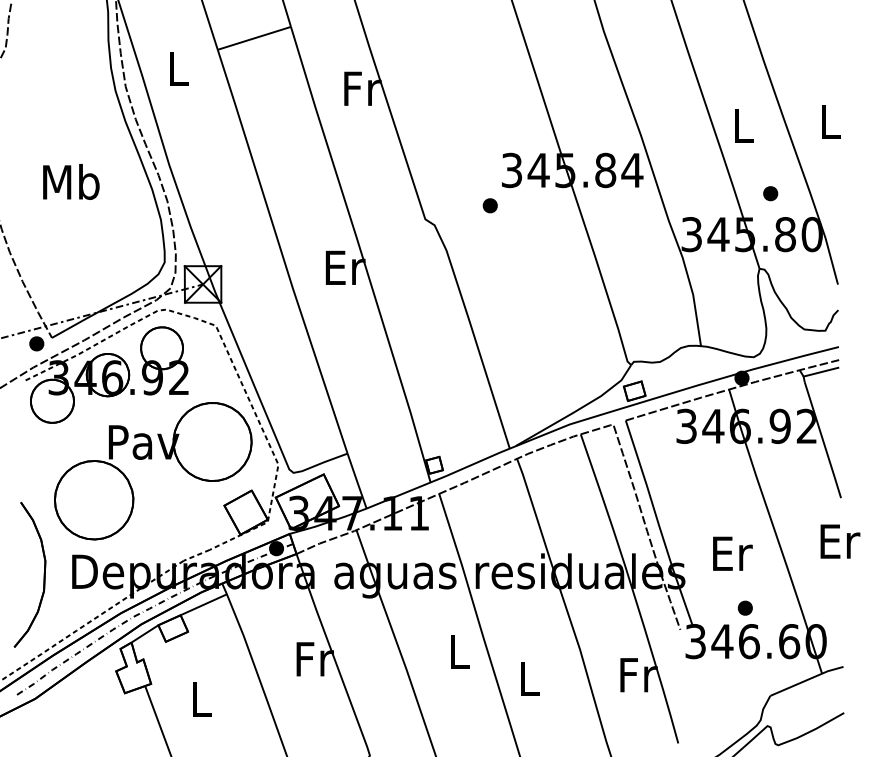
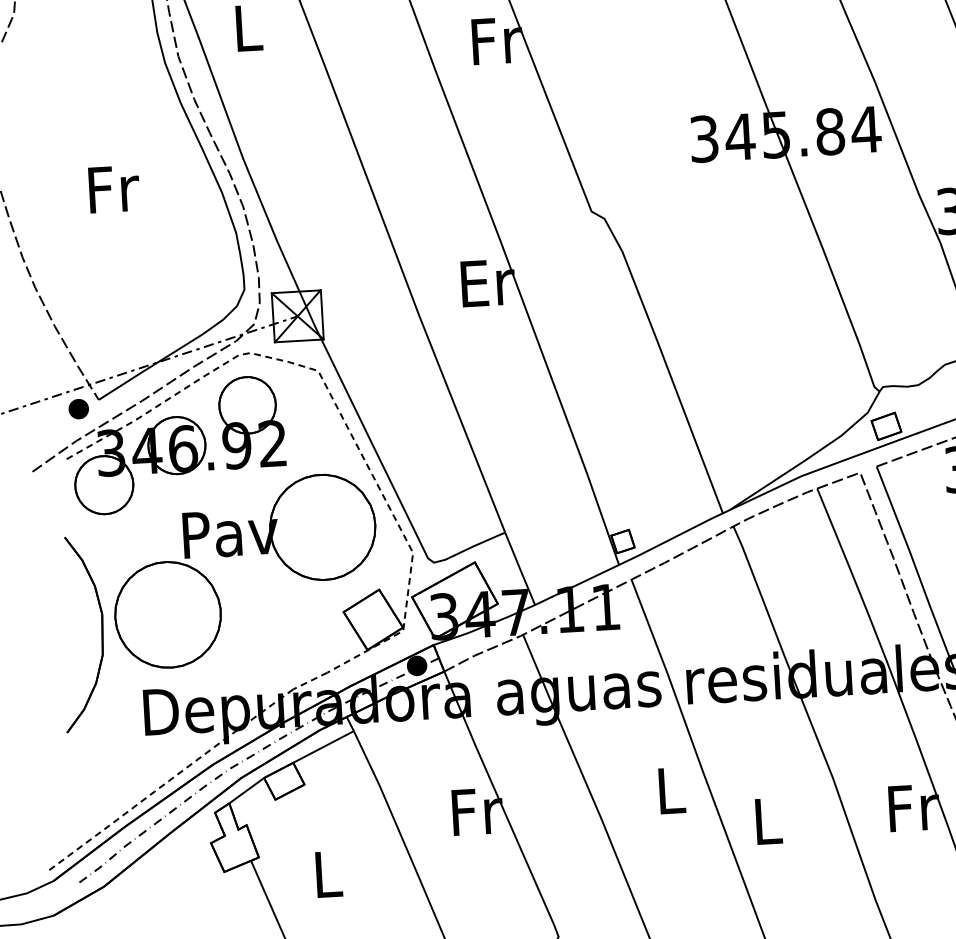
text: (71, 181) -> (112, 188), Mb -> Fr
part: (489, 205) -> (676, 187), removed
part: (43, 574) -> (100, 632), moved

